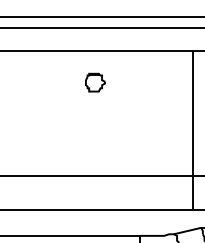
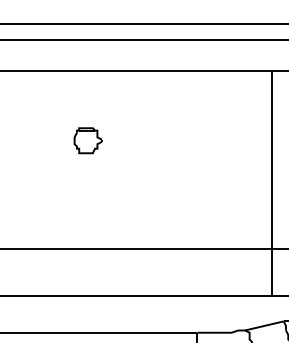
part: (95, 82) -> (88, 140), moved

